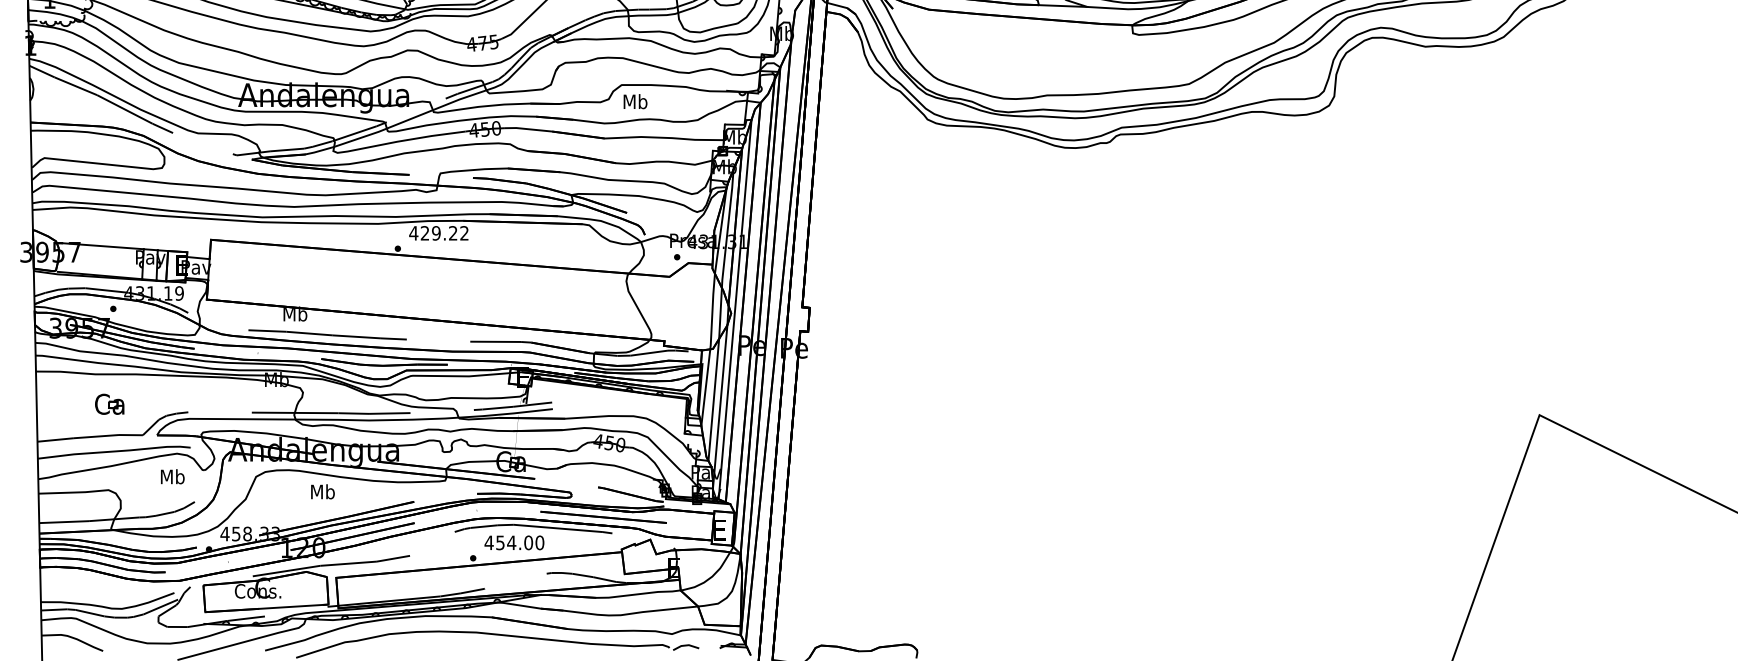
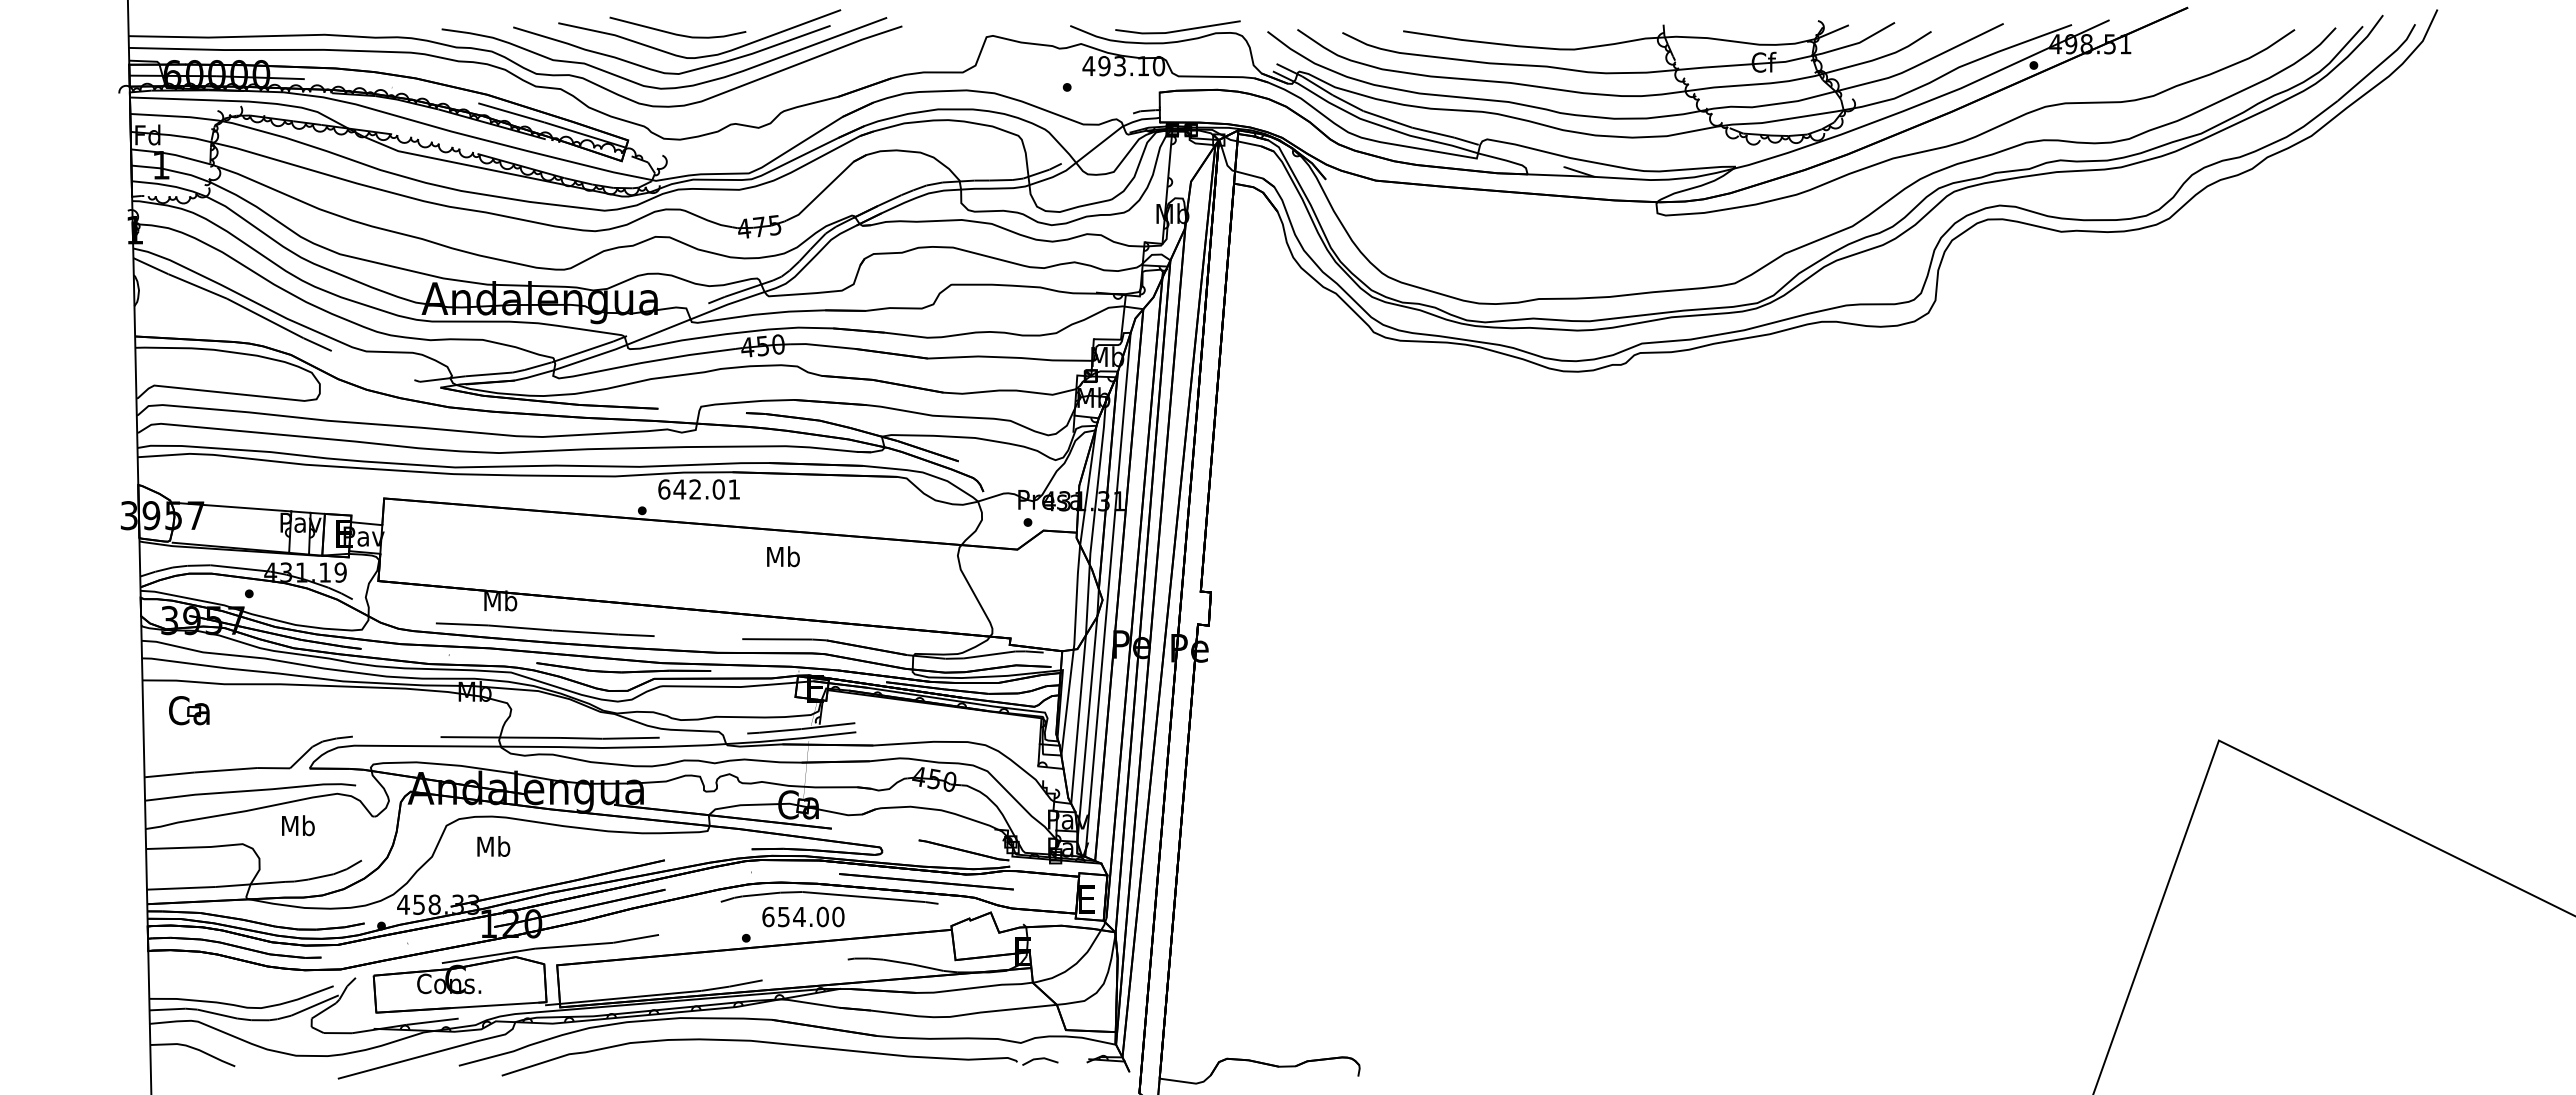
text: (635, 101) -> (783, 556), moved
text: (438, 233) -> (698, 489), 429.22 -> 642.01
part: (109, 404) -> (189, 710), moved
text: (172, 476) -> (298, 825), moved
text: (322, 491) -> (493, 846), moved
text: (488, 542) -> (767, 916), 454.00 -> 654.00

